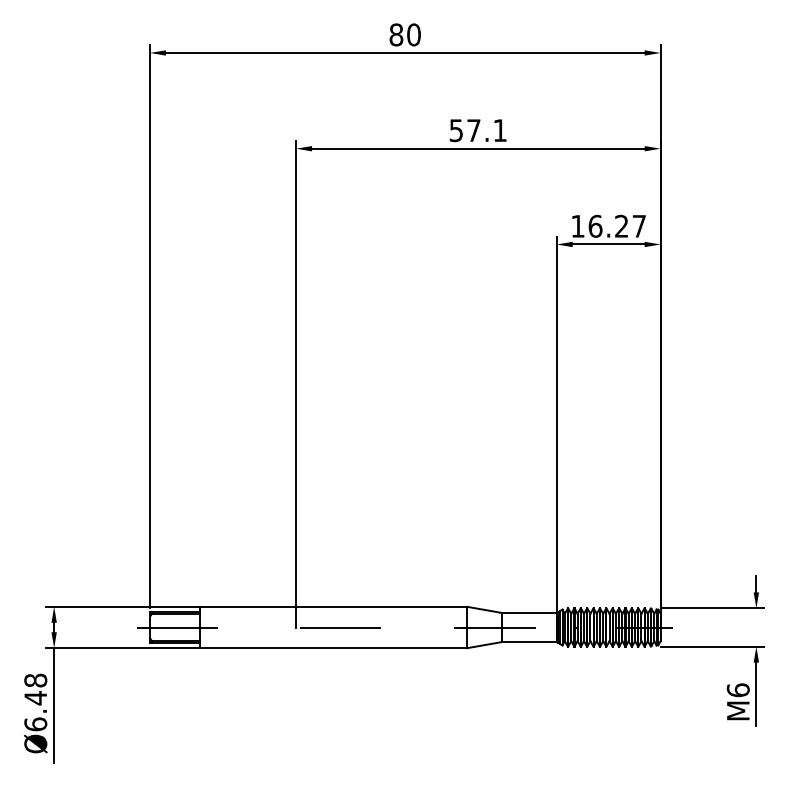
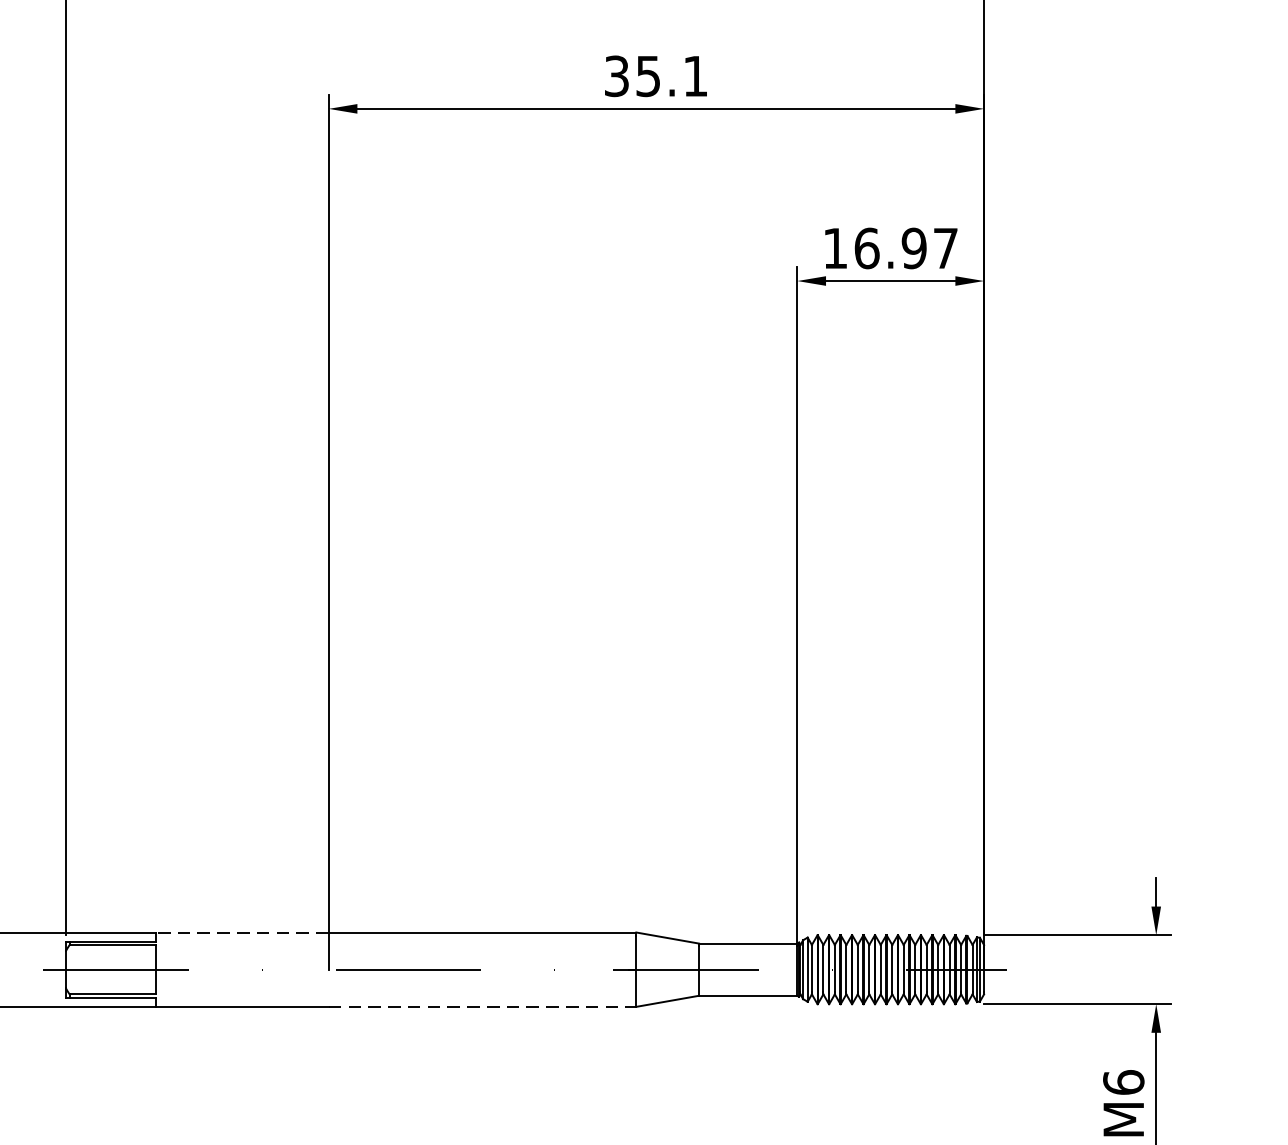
text: (465, 130) -> (633, 76), 57.1 -> 35.1
text: (621, 226) -> (913, 248), 16.27 -> 16.97
line: (248, 606) -> (243, 931), solid -> dashed
line: (381, 648) -> (482, 1007), solid -> dashed

